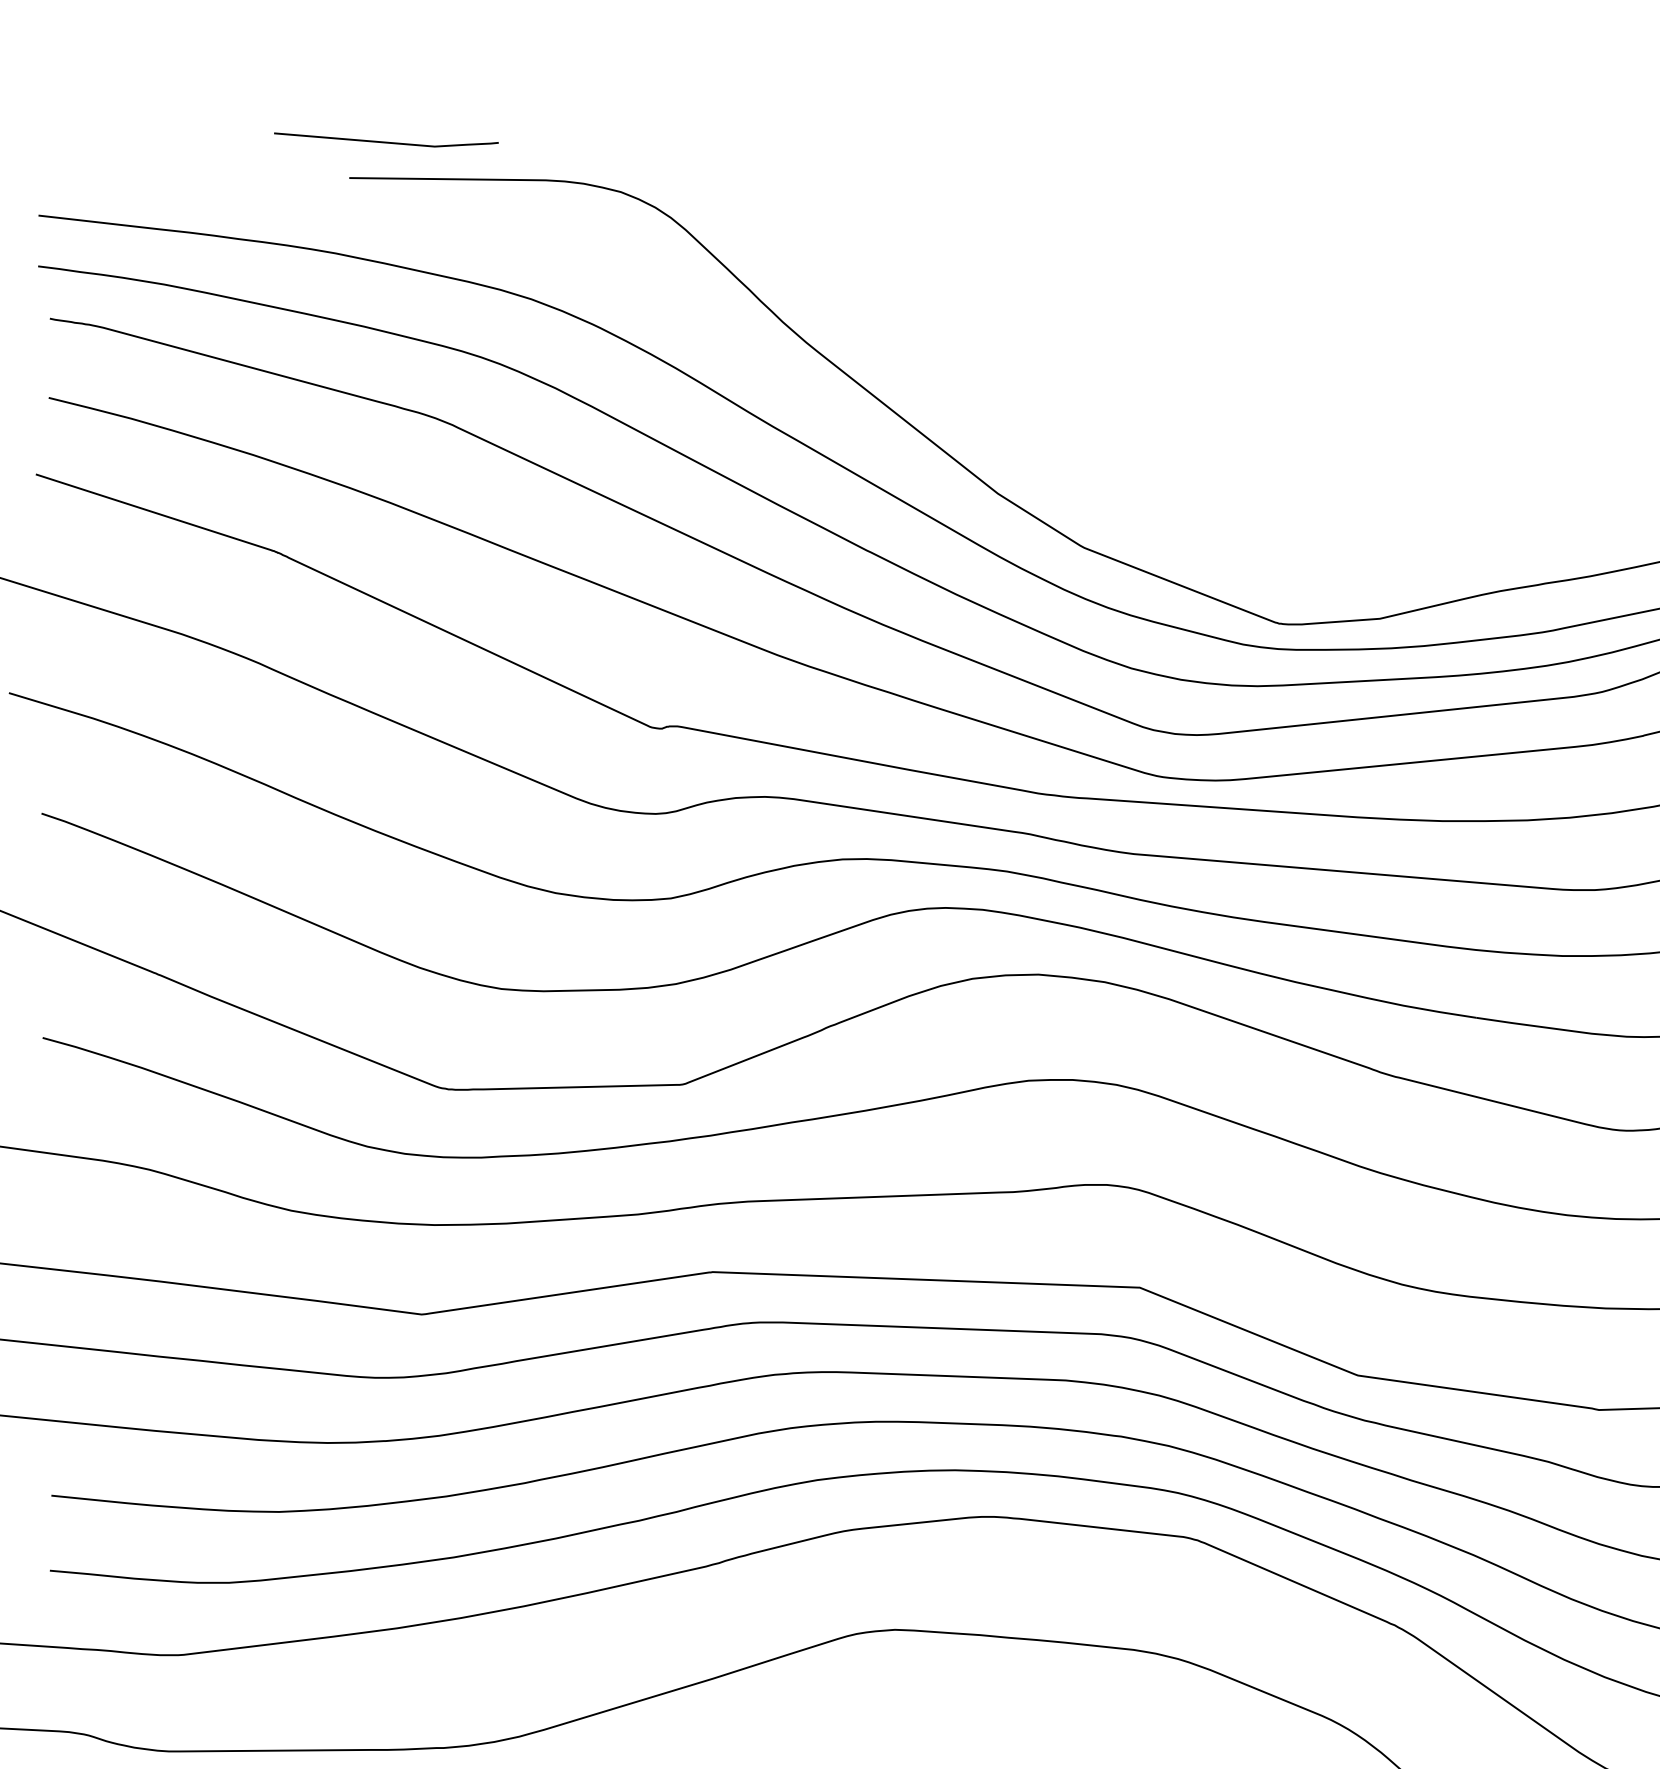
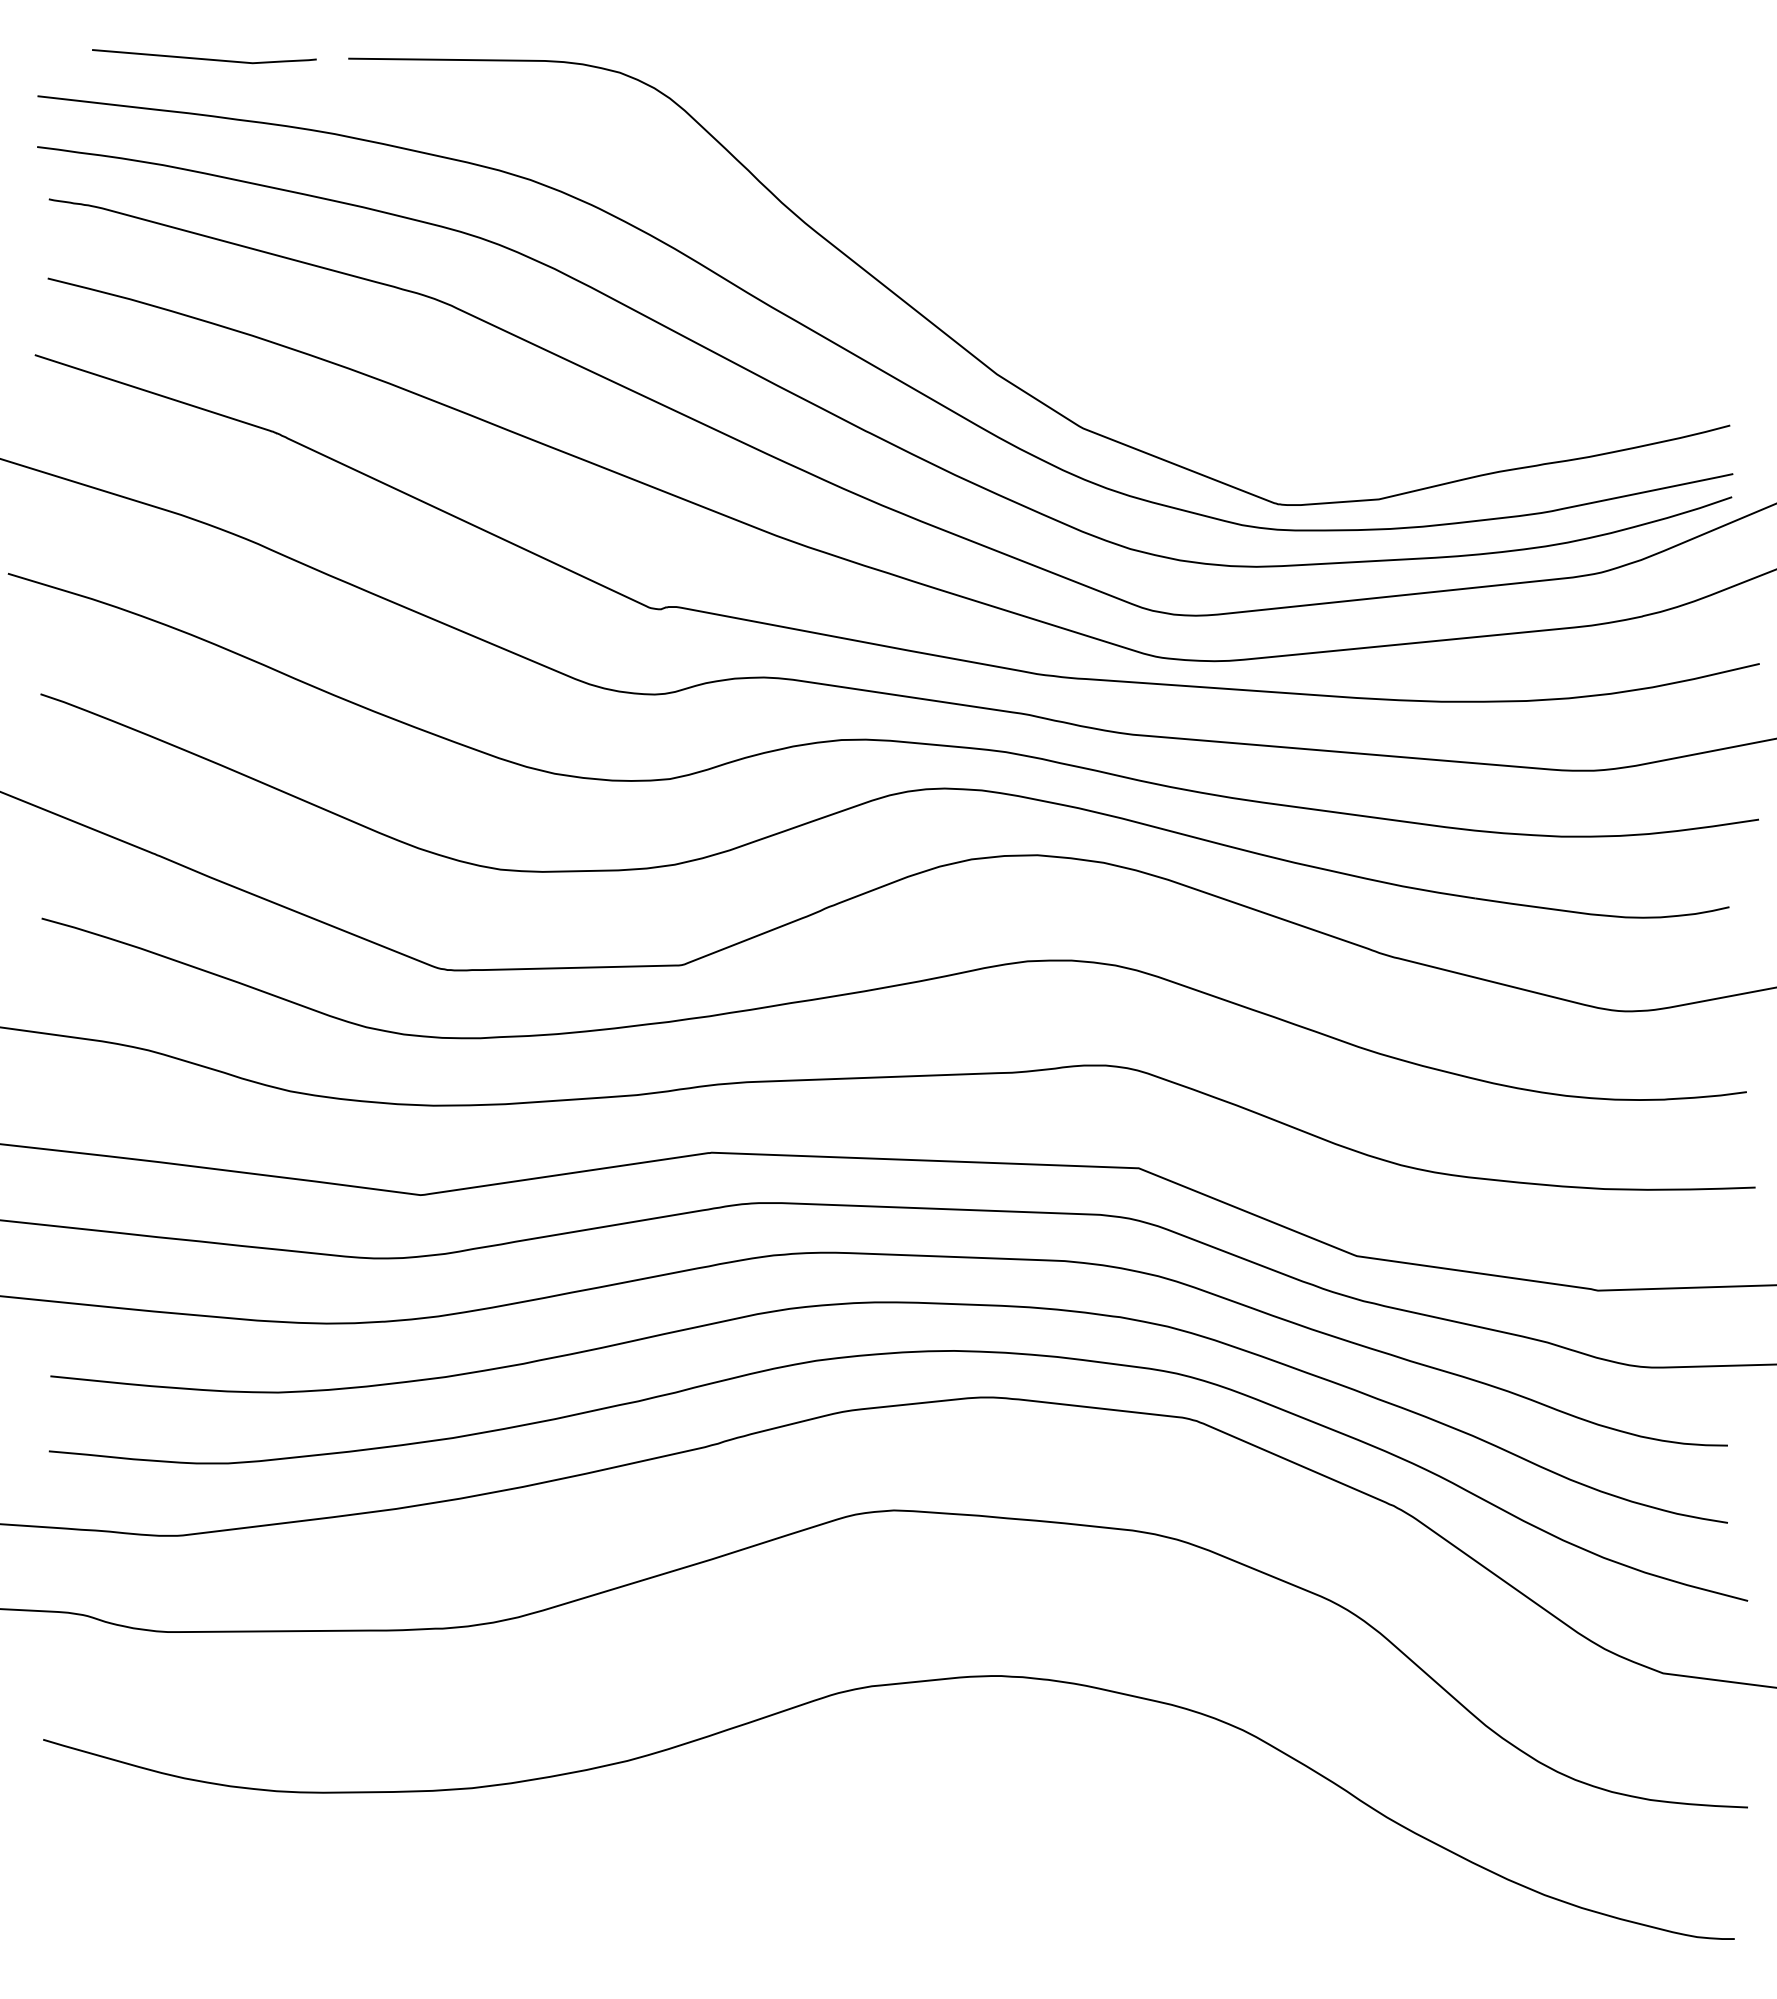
curve: (386, 141) -> (204, 58), moved

